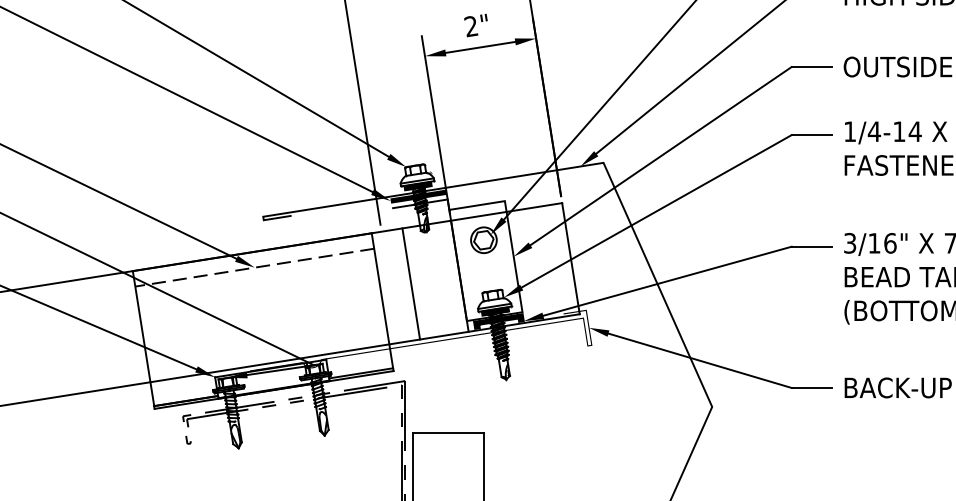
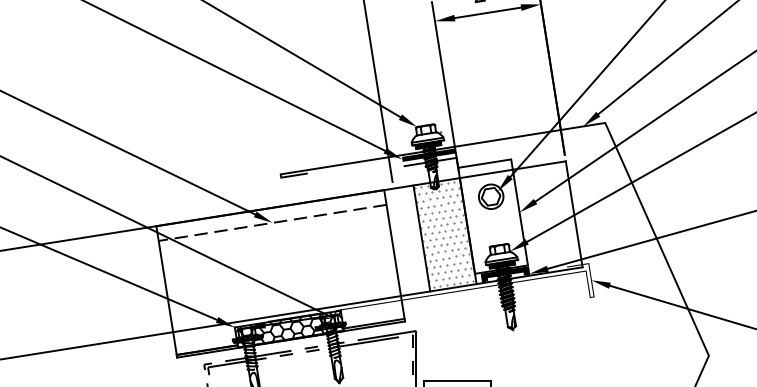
hatch: (434, 279) -> (444, 234), added
hatch: (272, 378) -> (289, 328), added

